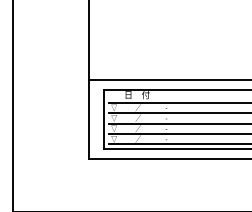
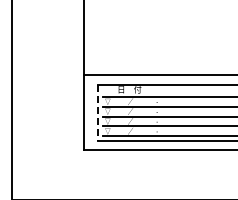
line: (103, 120) -> (97, 113), solid -> dashed

